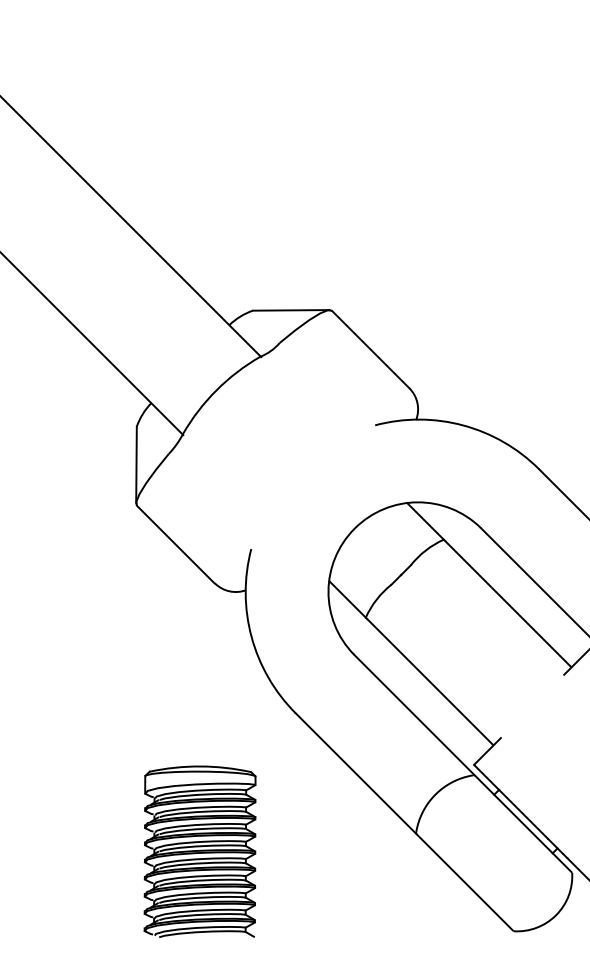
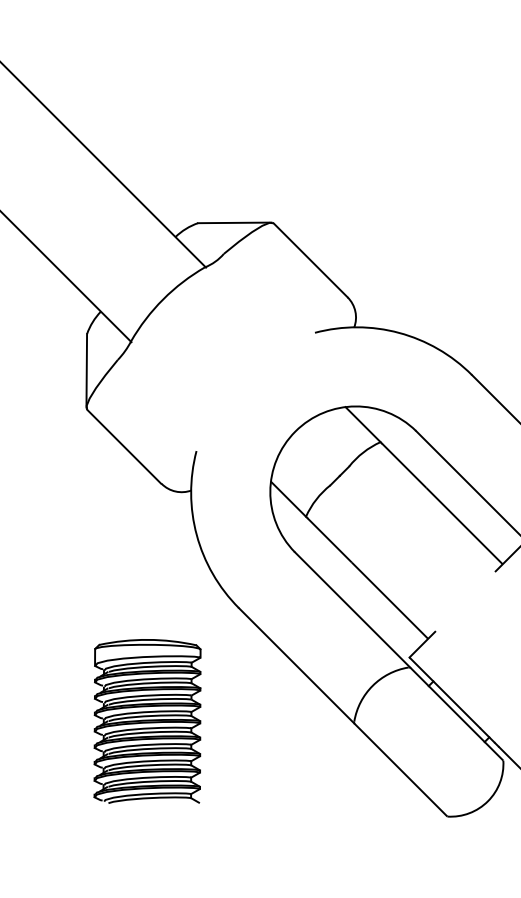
part: (199, 851) -> (146, 721), moved

